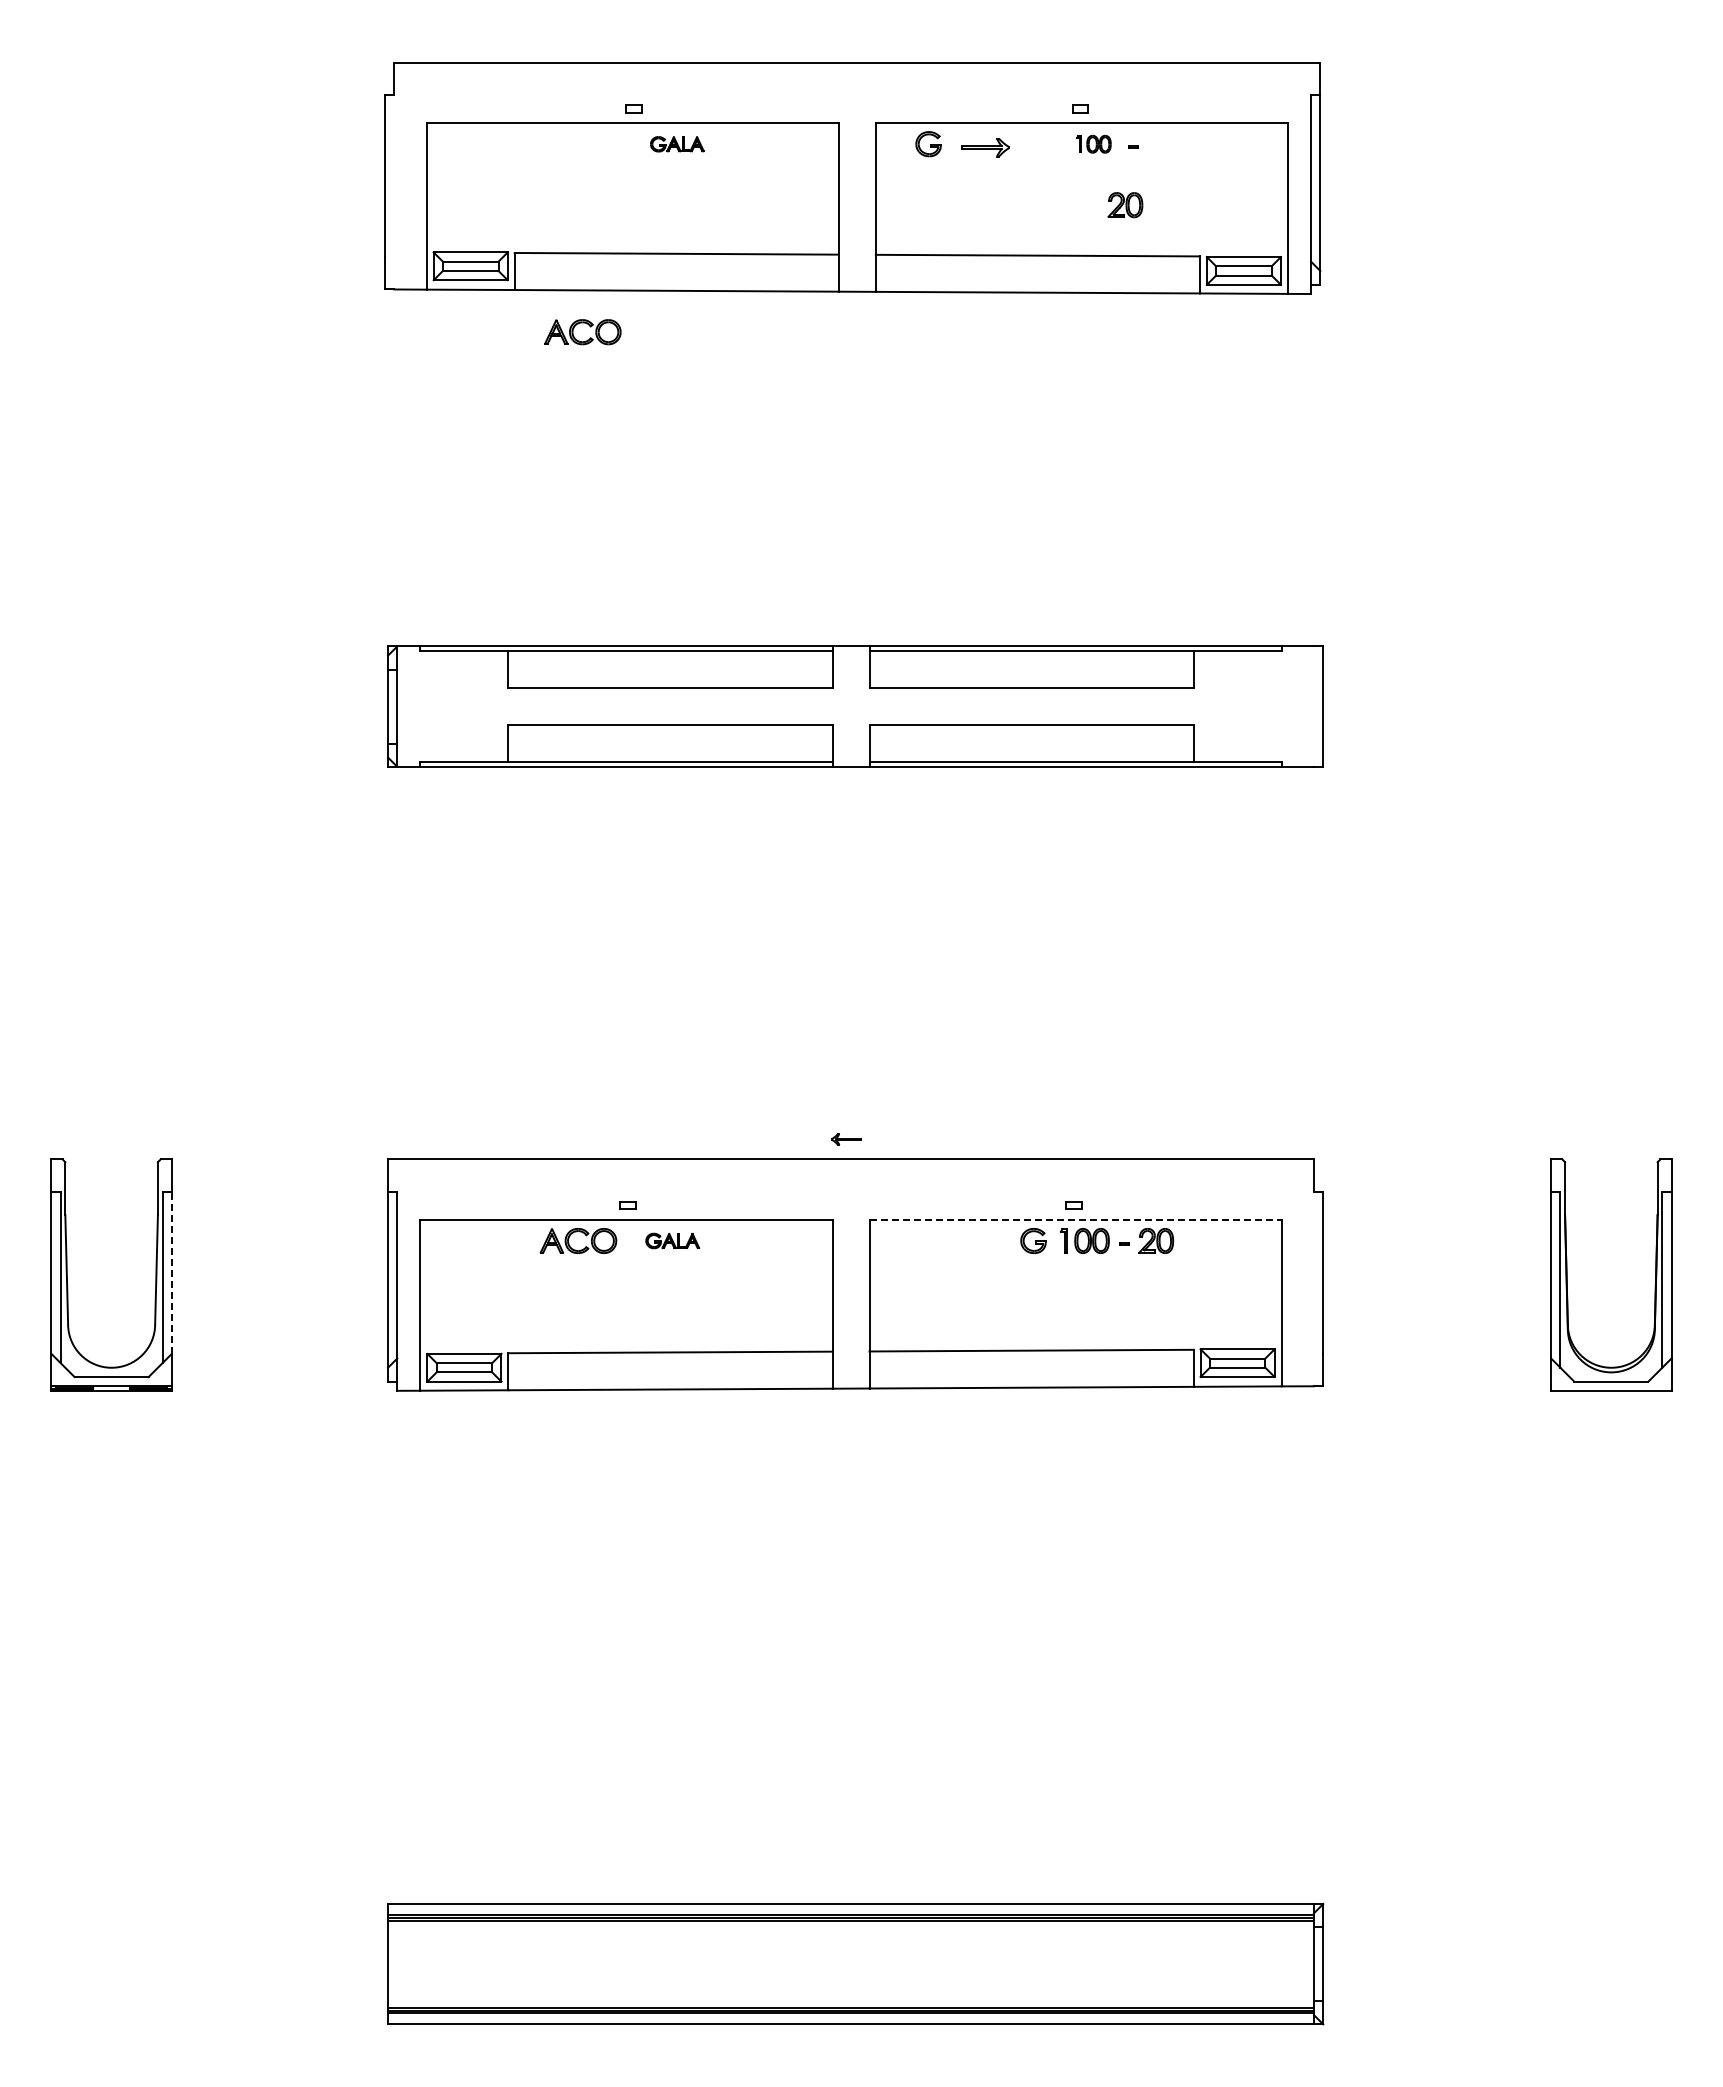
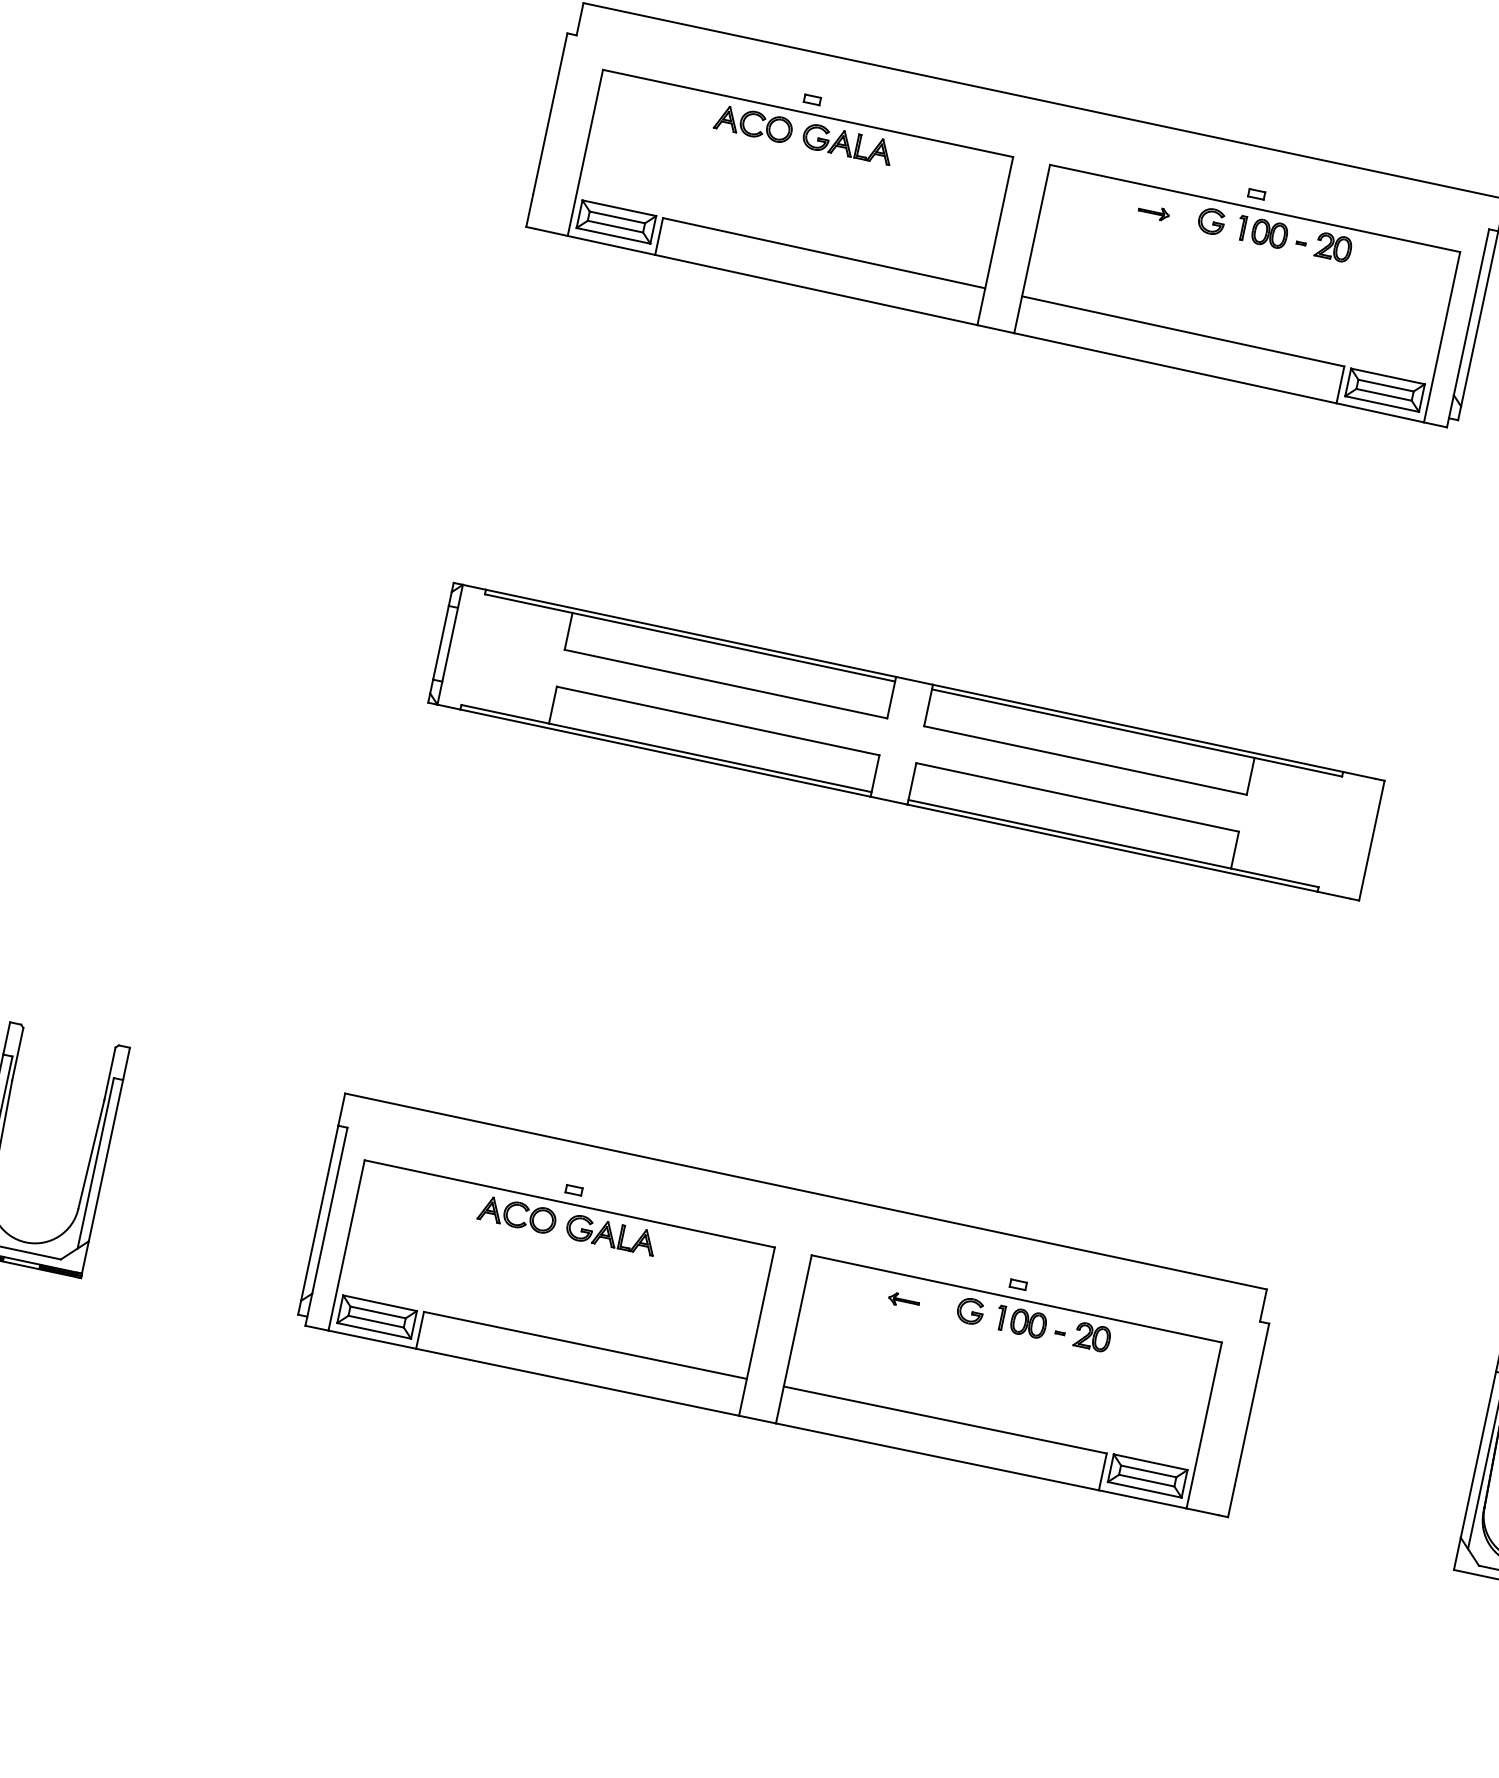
part: (677, 144) -> (848, 144), size x1.67
part: (928, 144) -> (1211, 221), moved
part: (1093, 144) -> (1262, 232), size x1.43
part: (985, 147) -> (1153, 212), size x0.62
part: (1125, 205) -> (1333, 247), moved
part: (579, 340) -> (748, 131), moved
part: (846, 1139) -> (903, 1300), moved
line: (1076, 1219) -> (1017, 1298), dashed -> solid
part: (672, 1240) -> (611, 1234), size x1.67
line: (171, 1272) -> (105, 1160), dashed -> solid

